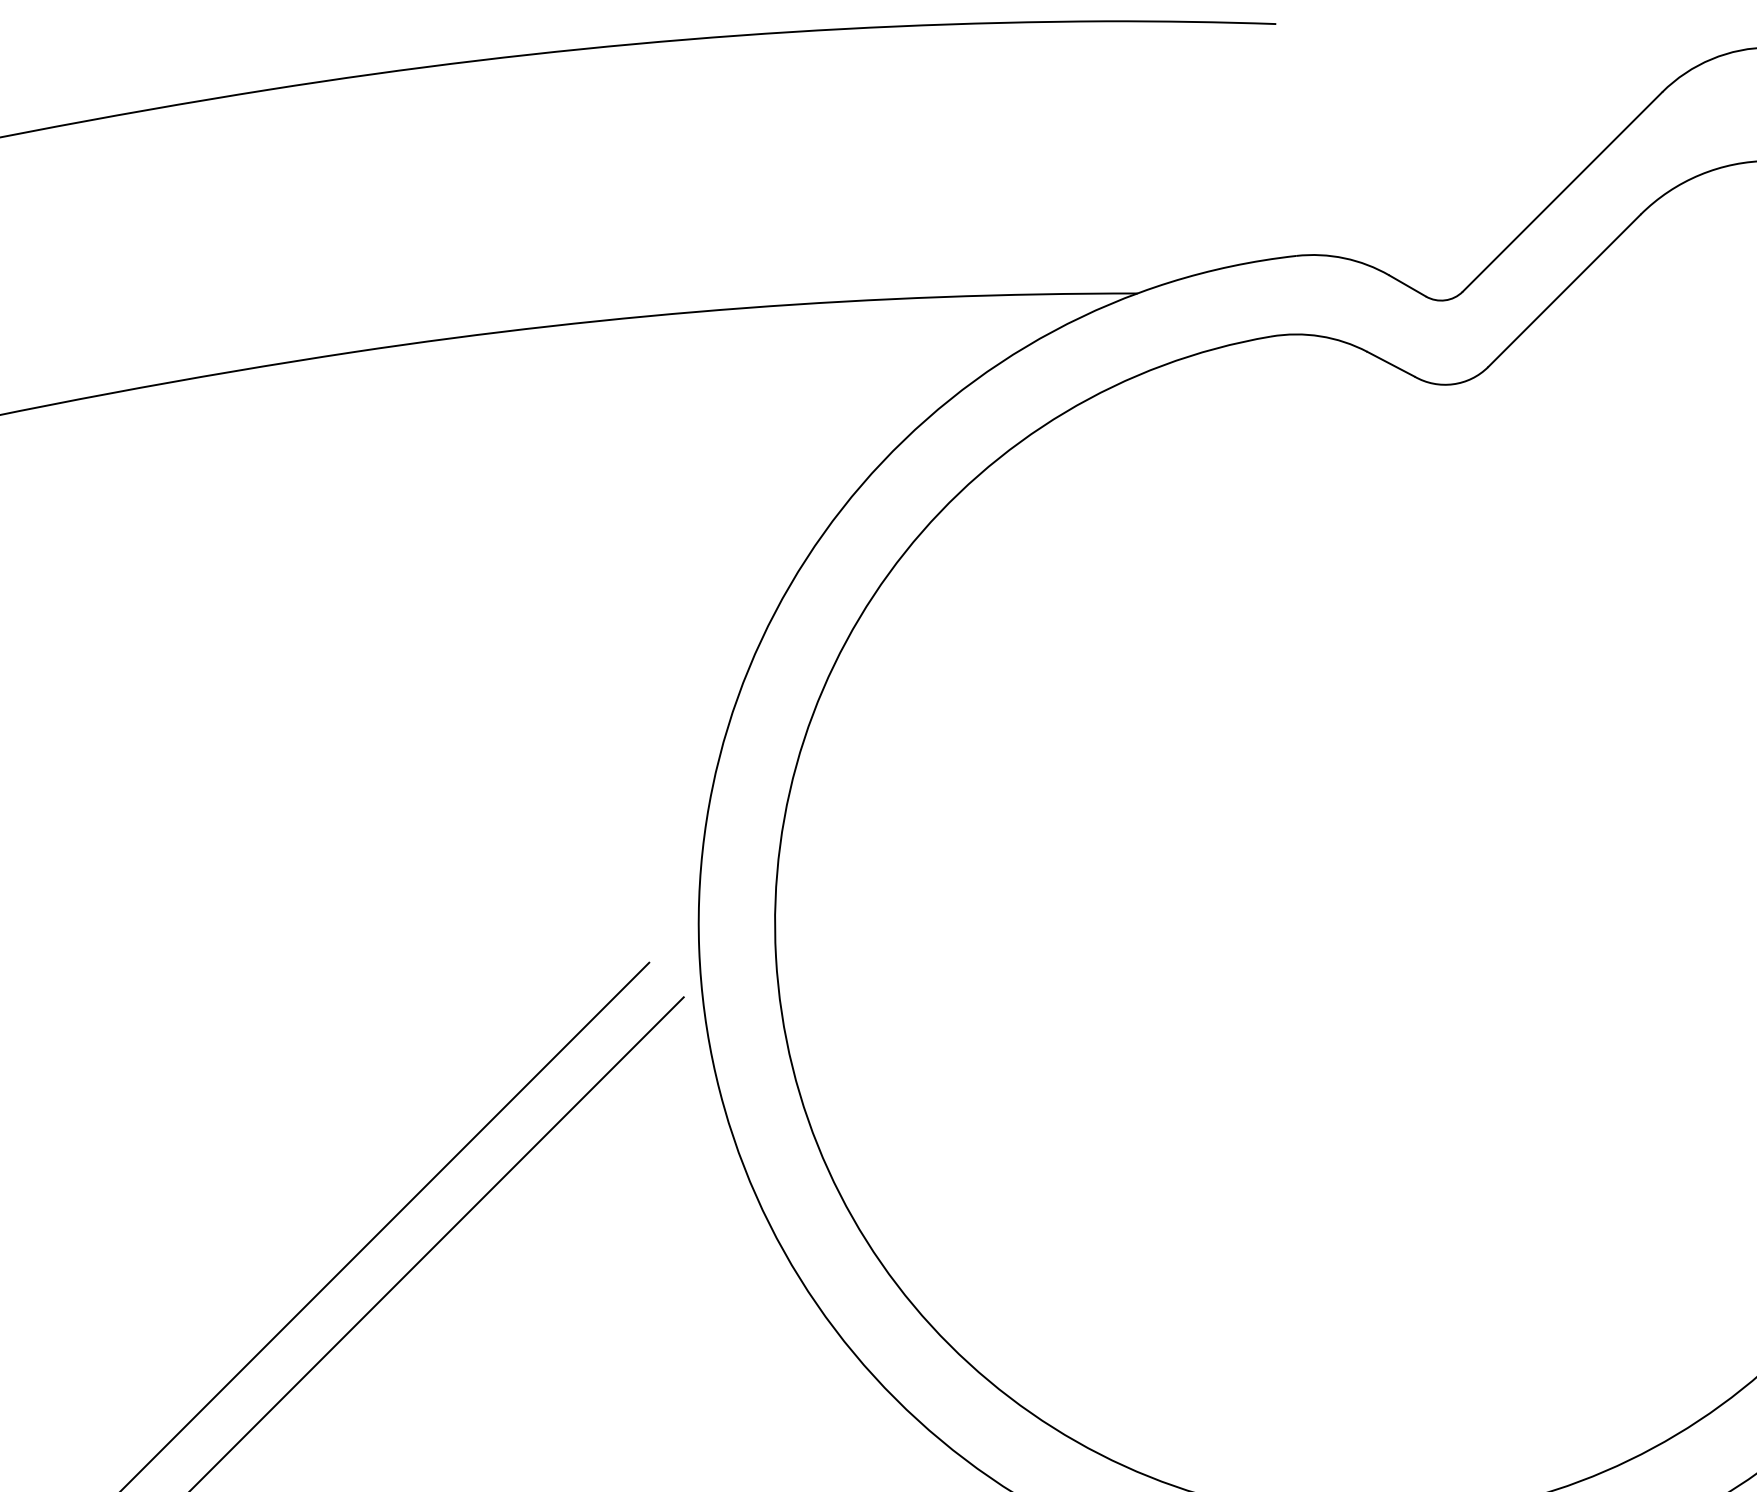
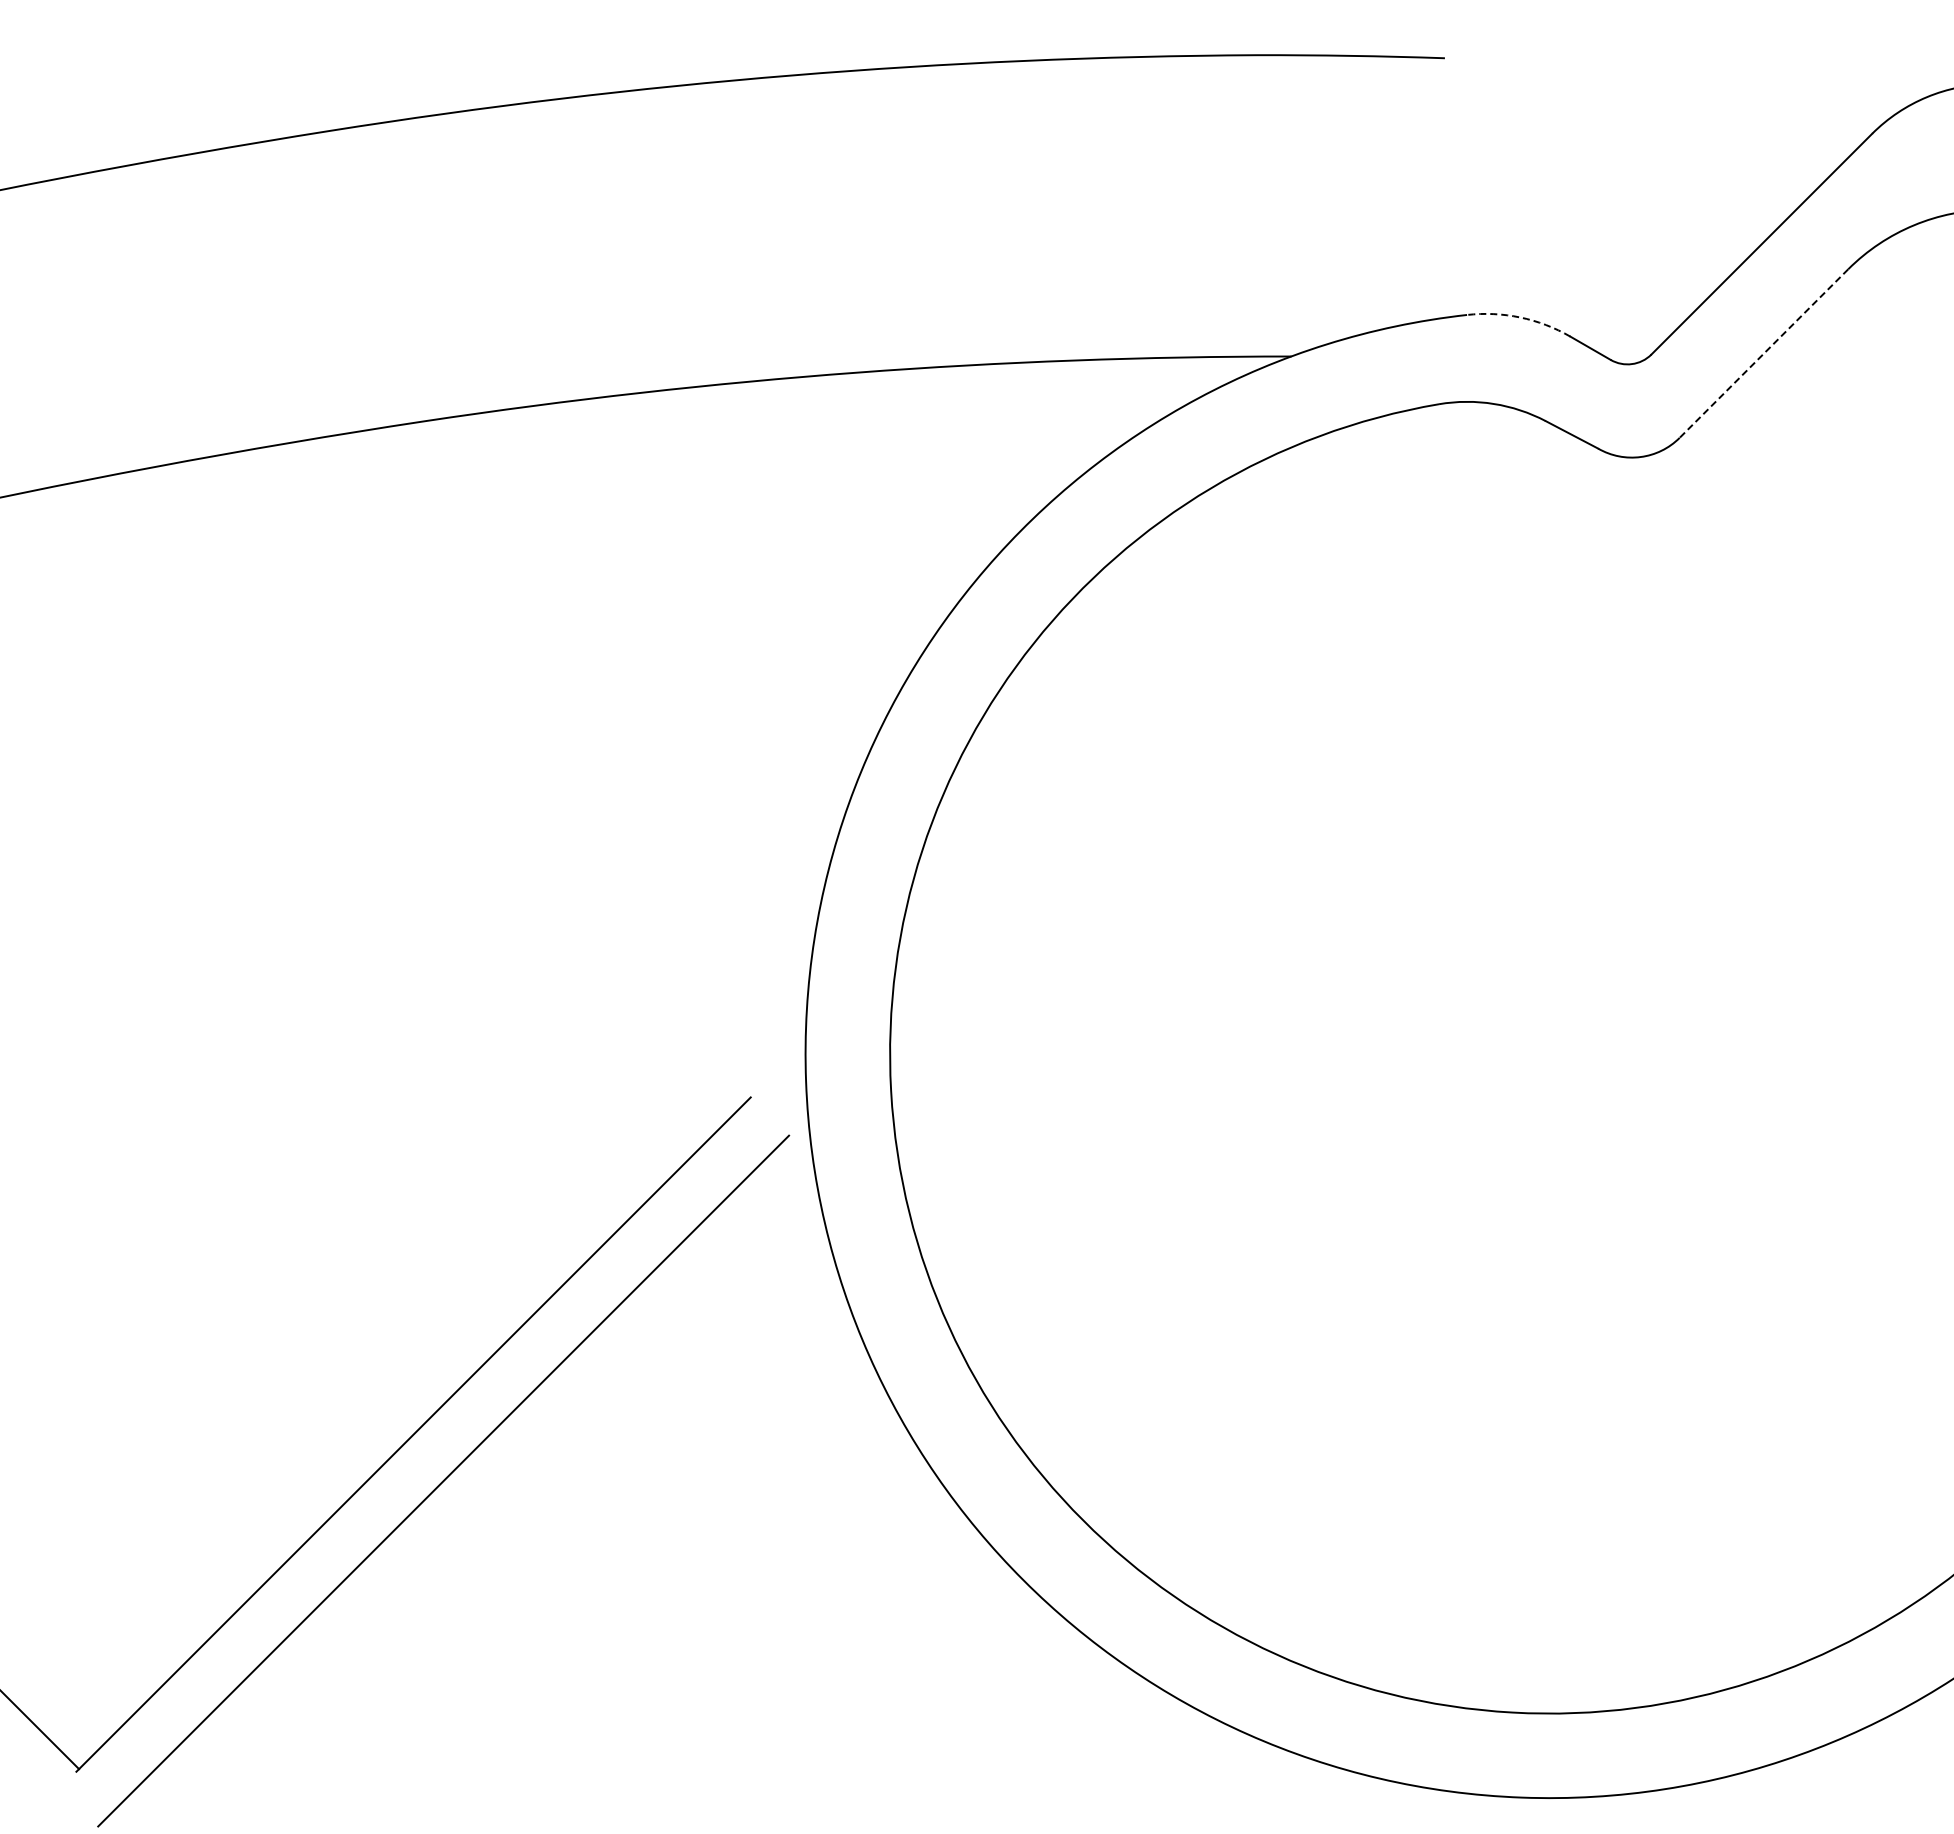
arc: (1344, 258) -> (1520, 317), solid -> dashed
line: (1564, 290) -> (1763, 353), solid -> dashed

